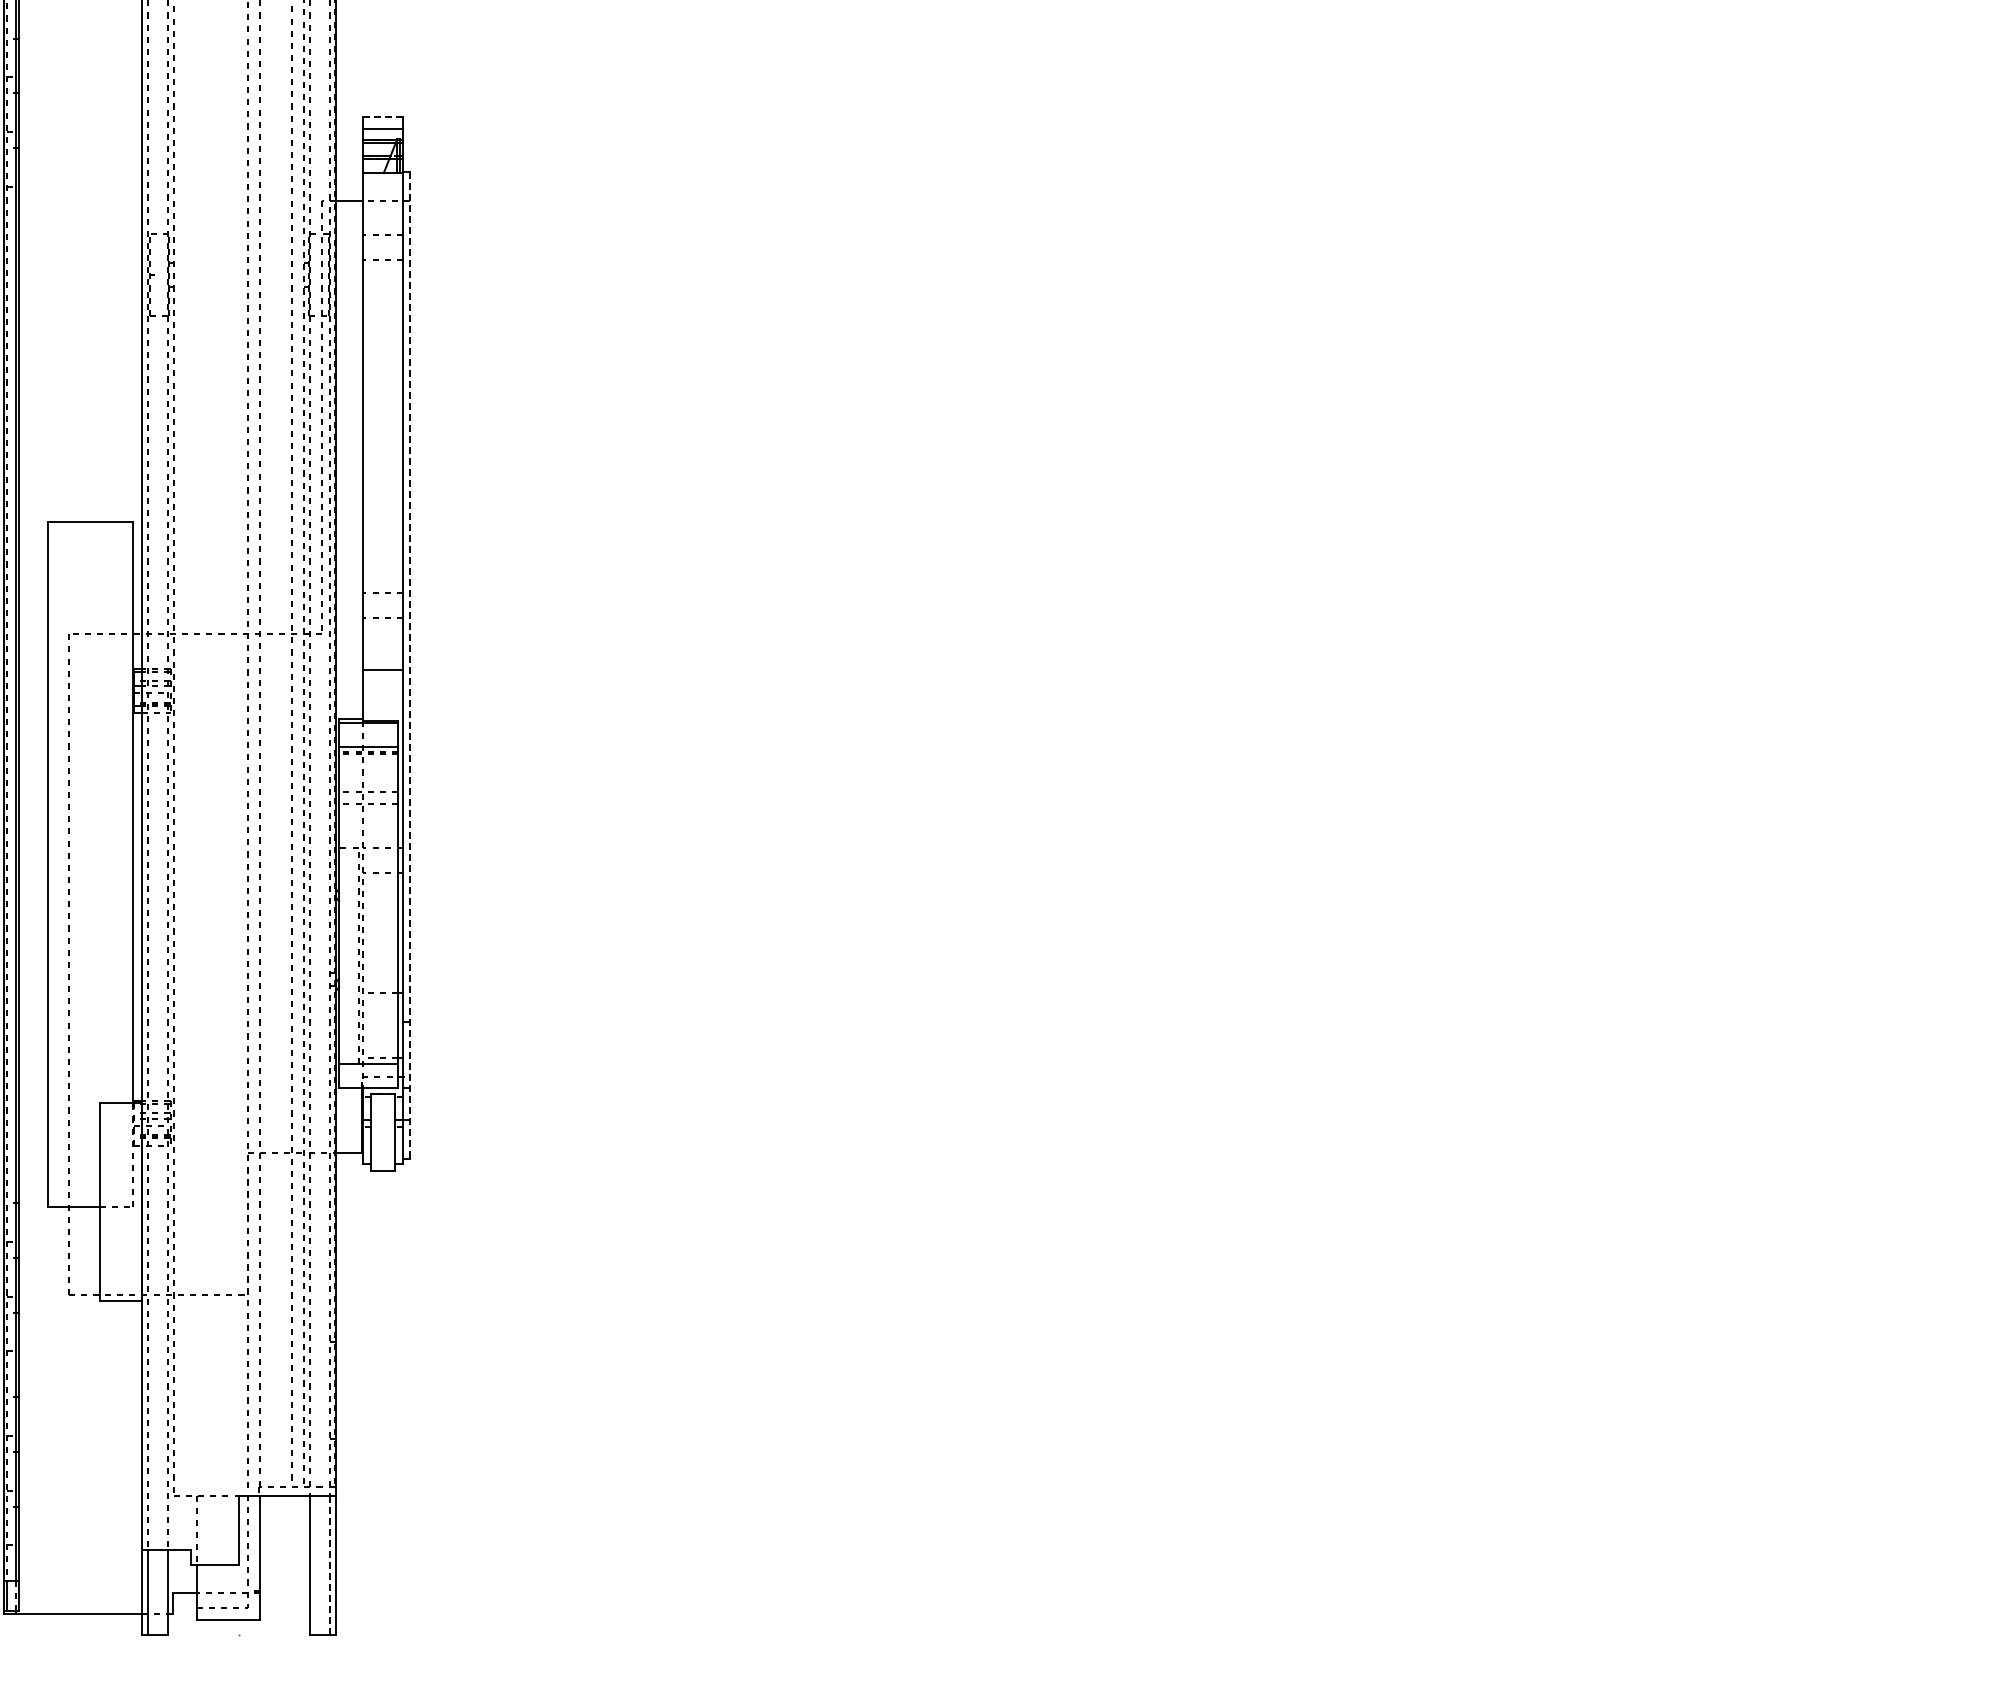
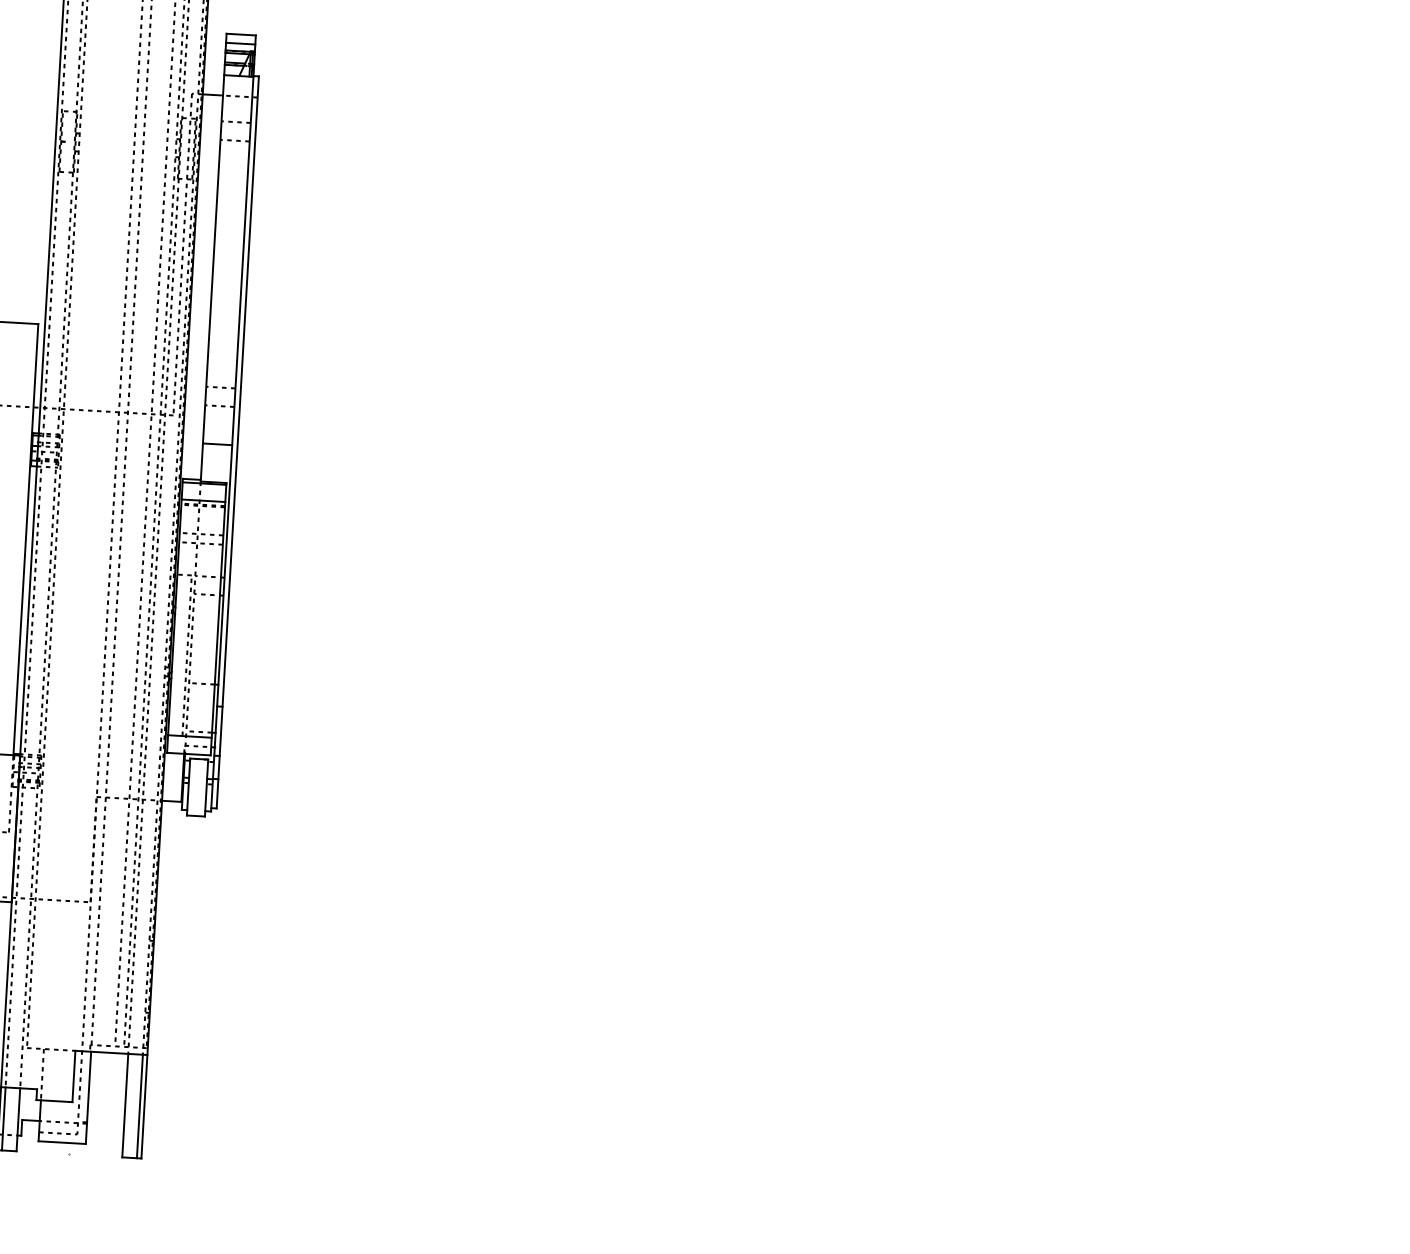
line: (383, 117) -> (241, 34), dashed -> solid
line: (410, 665) -> (238, 442), dashed -> solid
line: (330, 1565) -> (140, 1106), dashed -> solid

